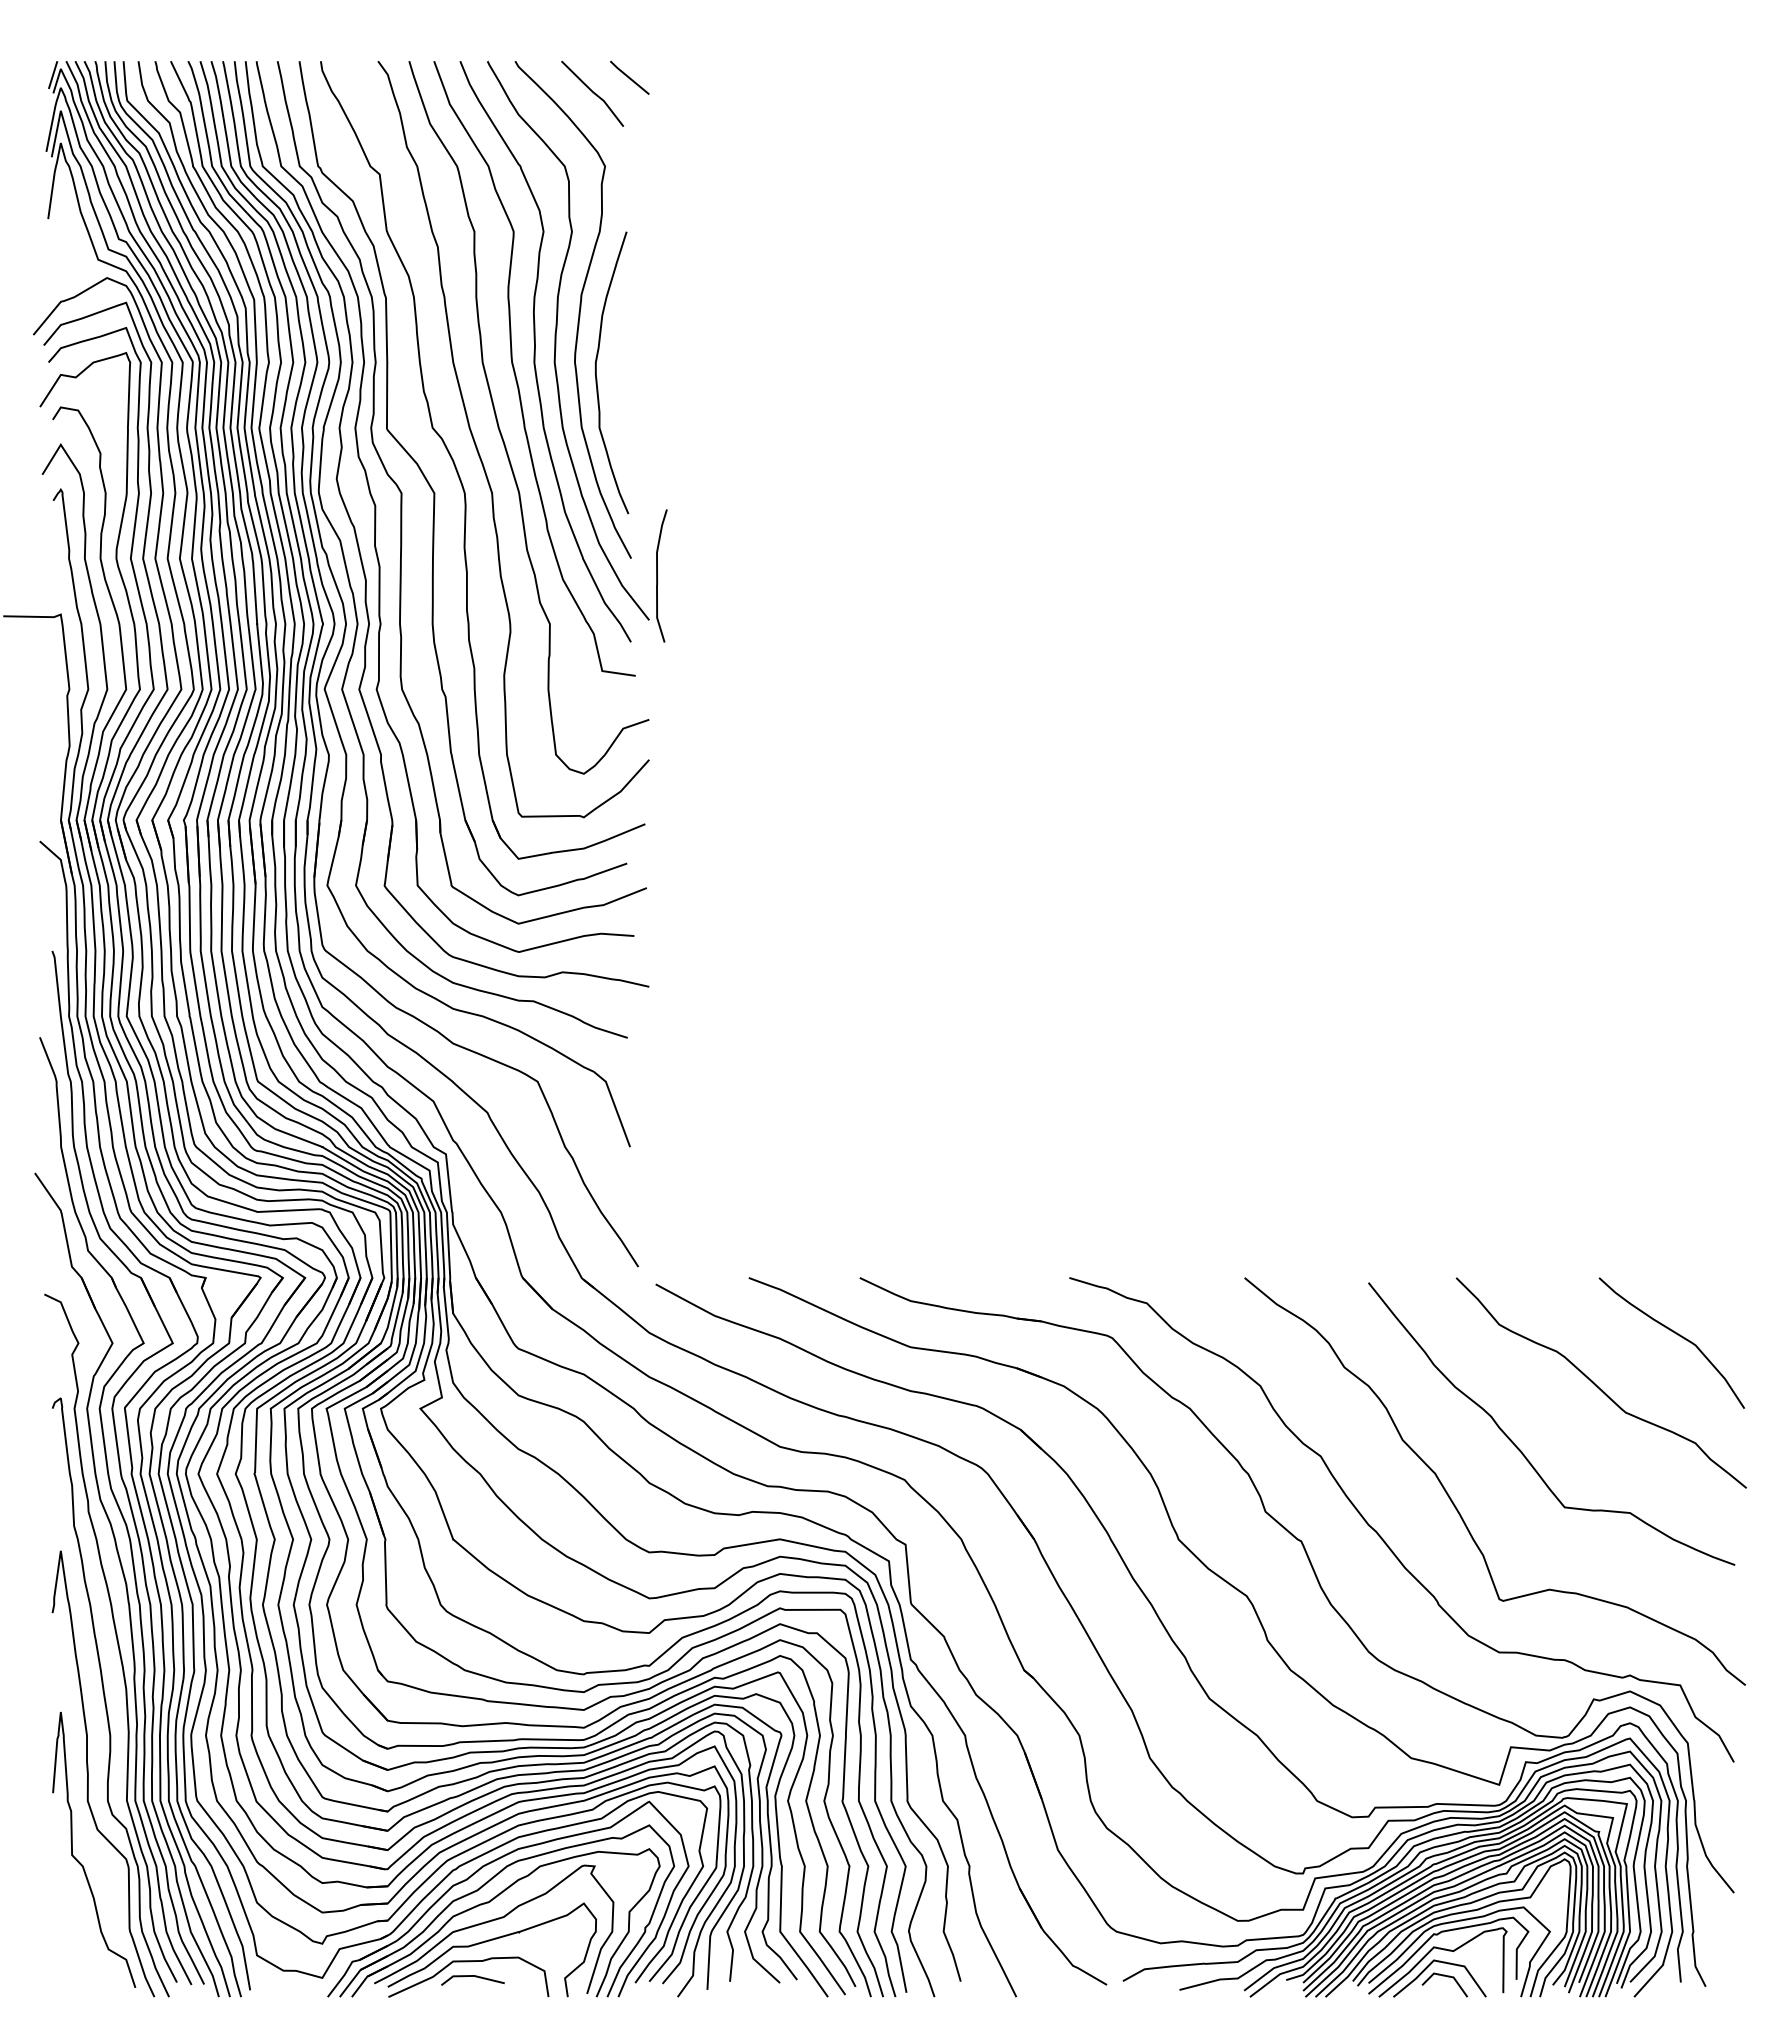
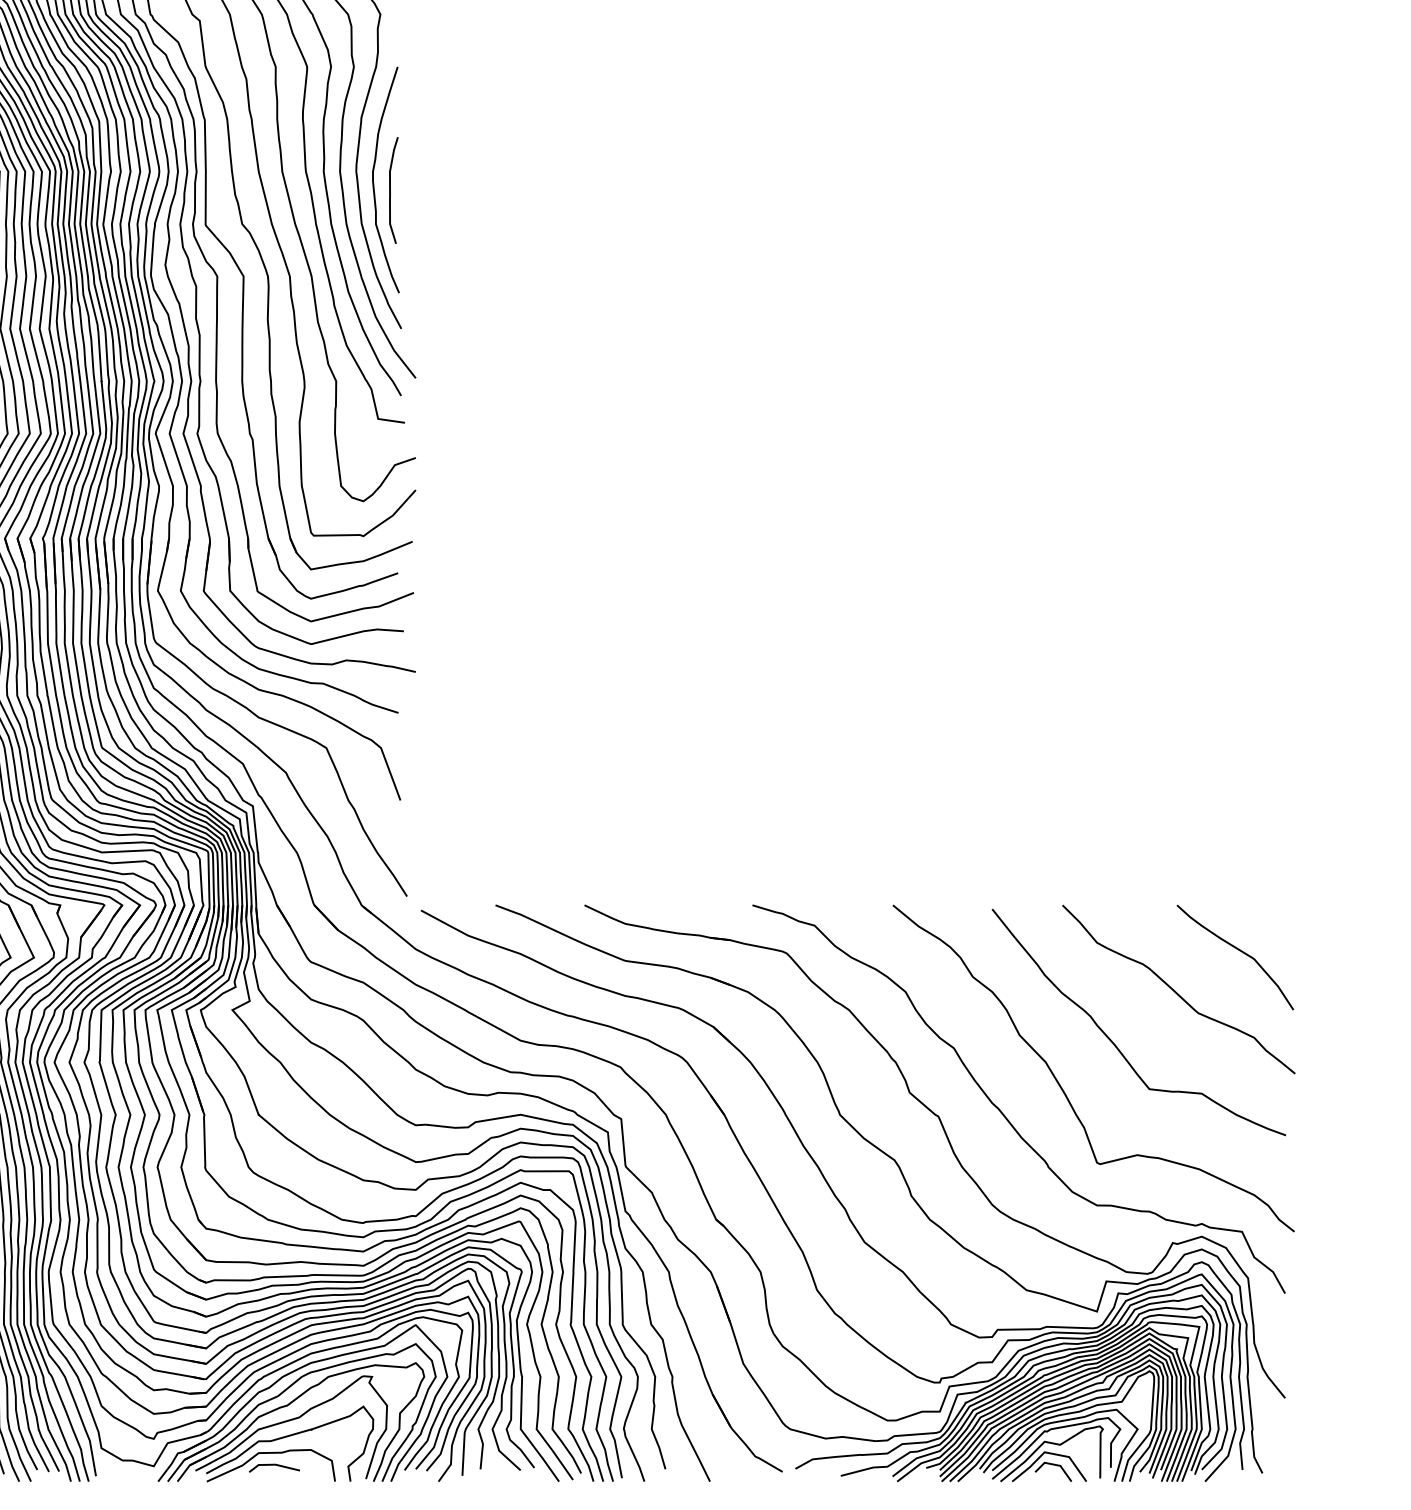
curve: (657, 575) -> (390, 190), moved

